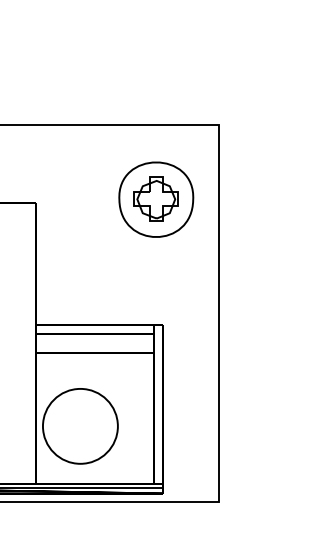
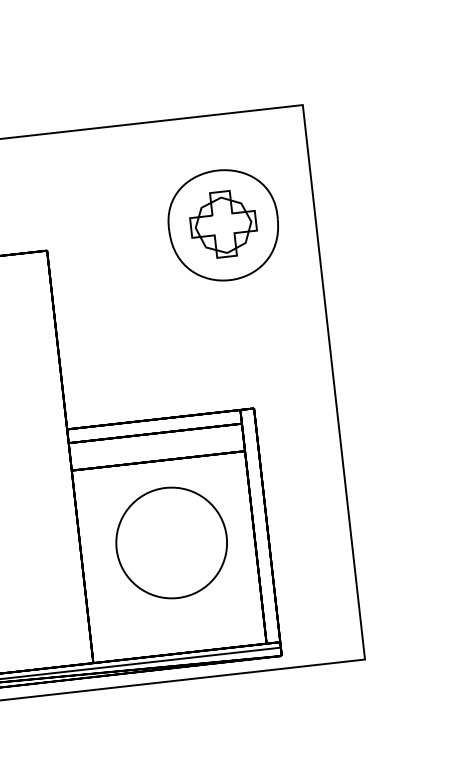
part: (80, 426) -> (171, 543), moved

